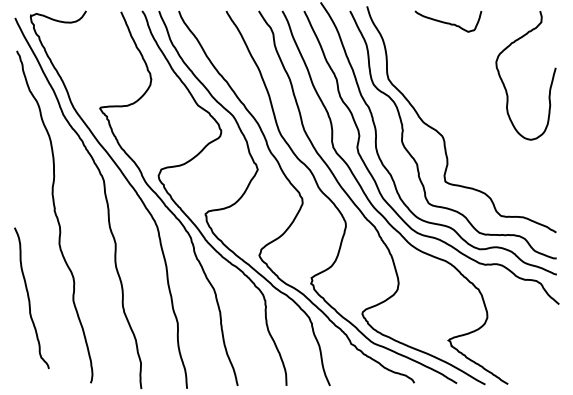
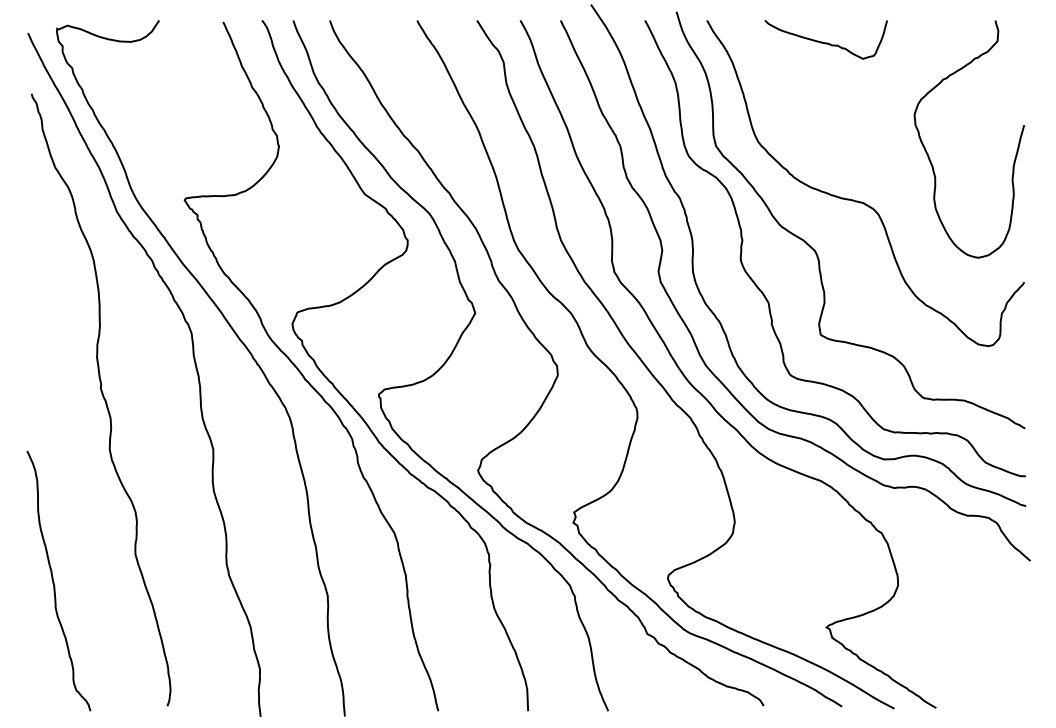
curve: (466, 108) -> (859, 200), added
curve: (29, 297) -> (54, 579), moved

